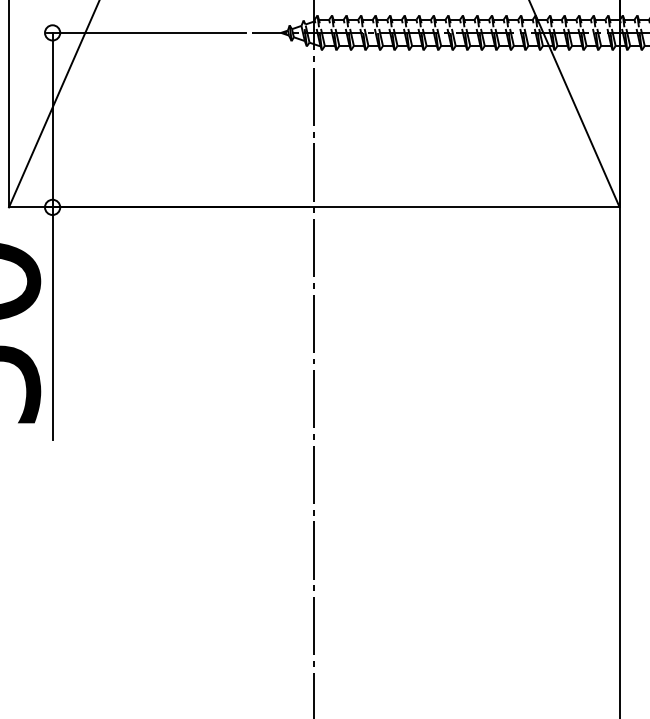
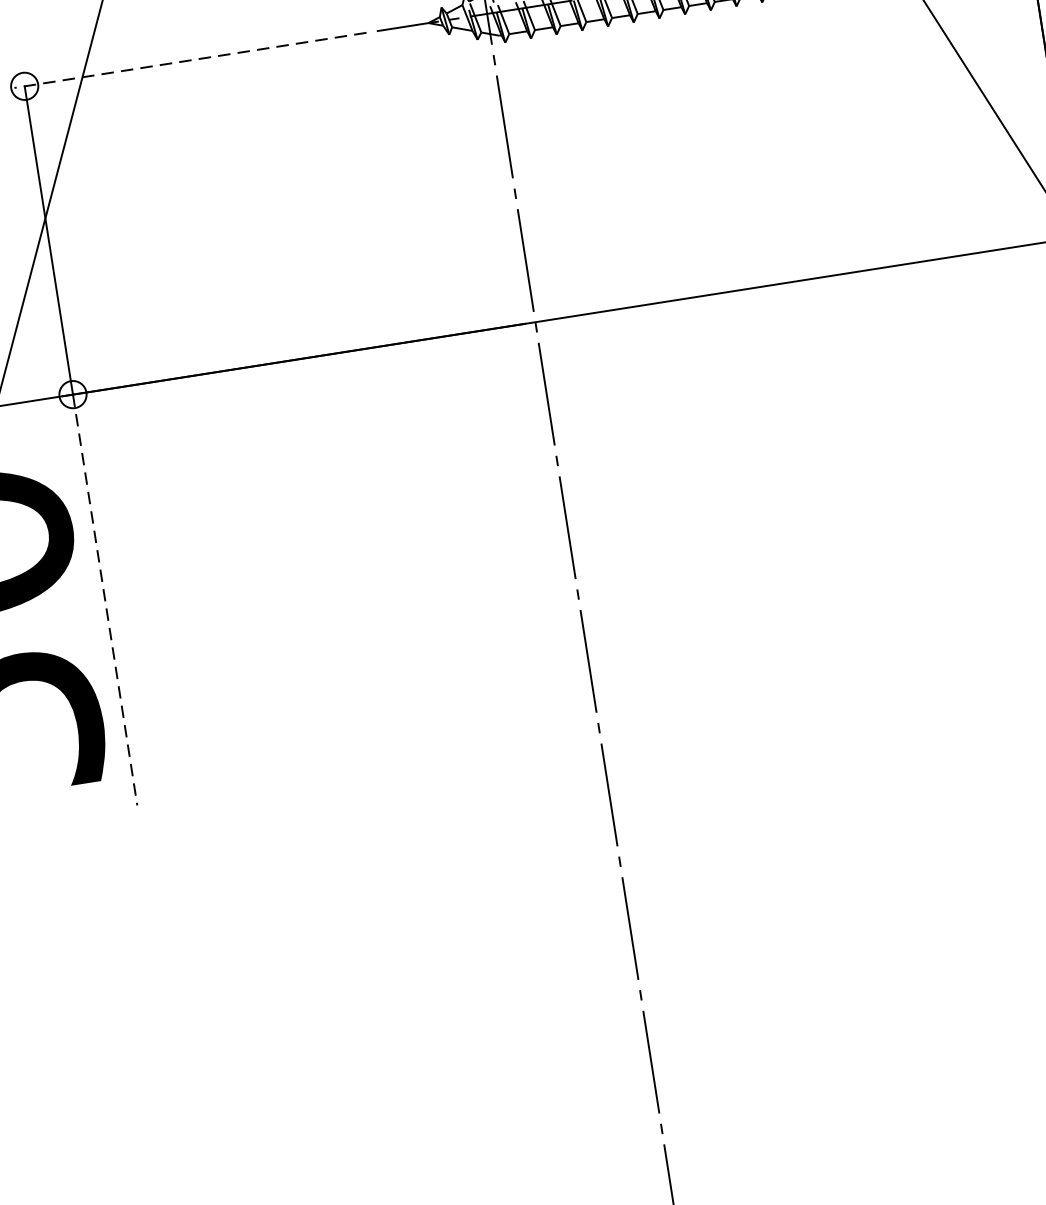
line: (146, 32) -> (190, 59), solid -> dashed
line: (52, 324) -> (105, 601), solid -> dashed

